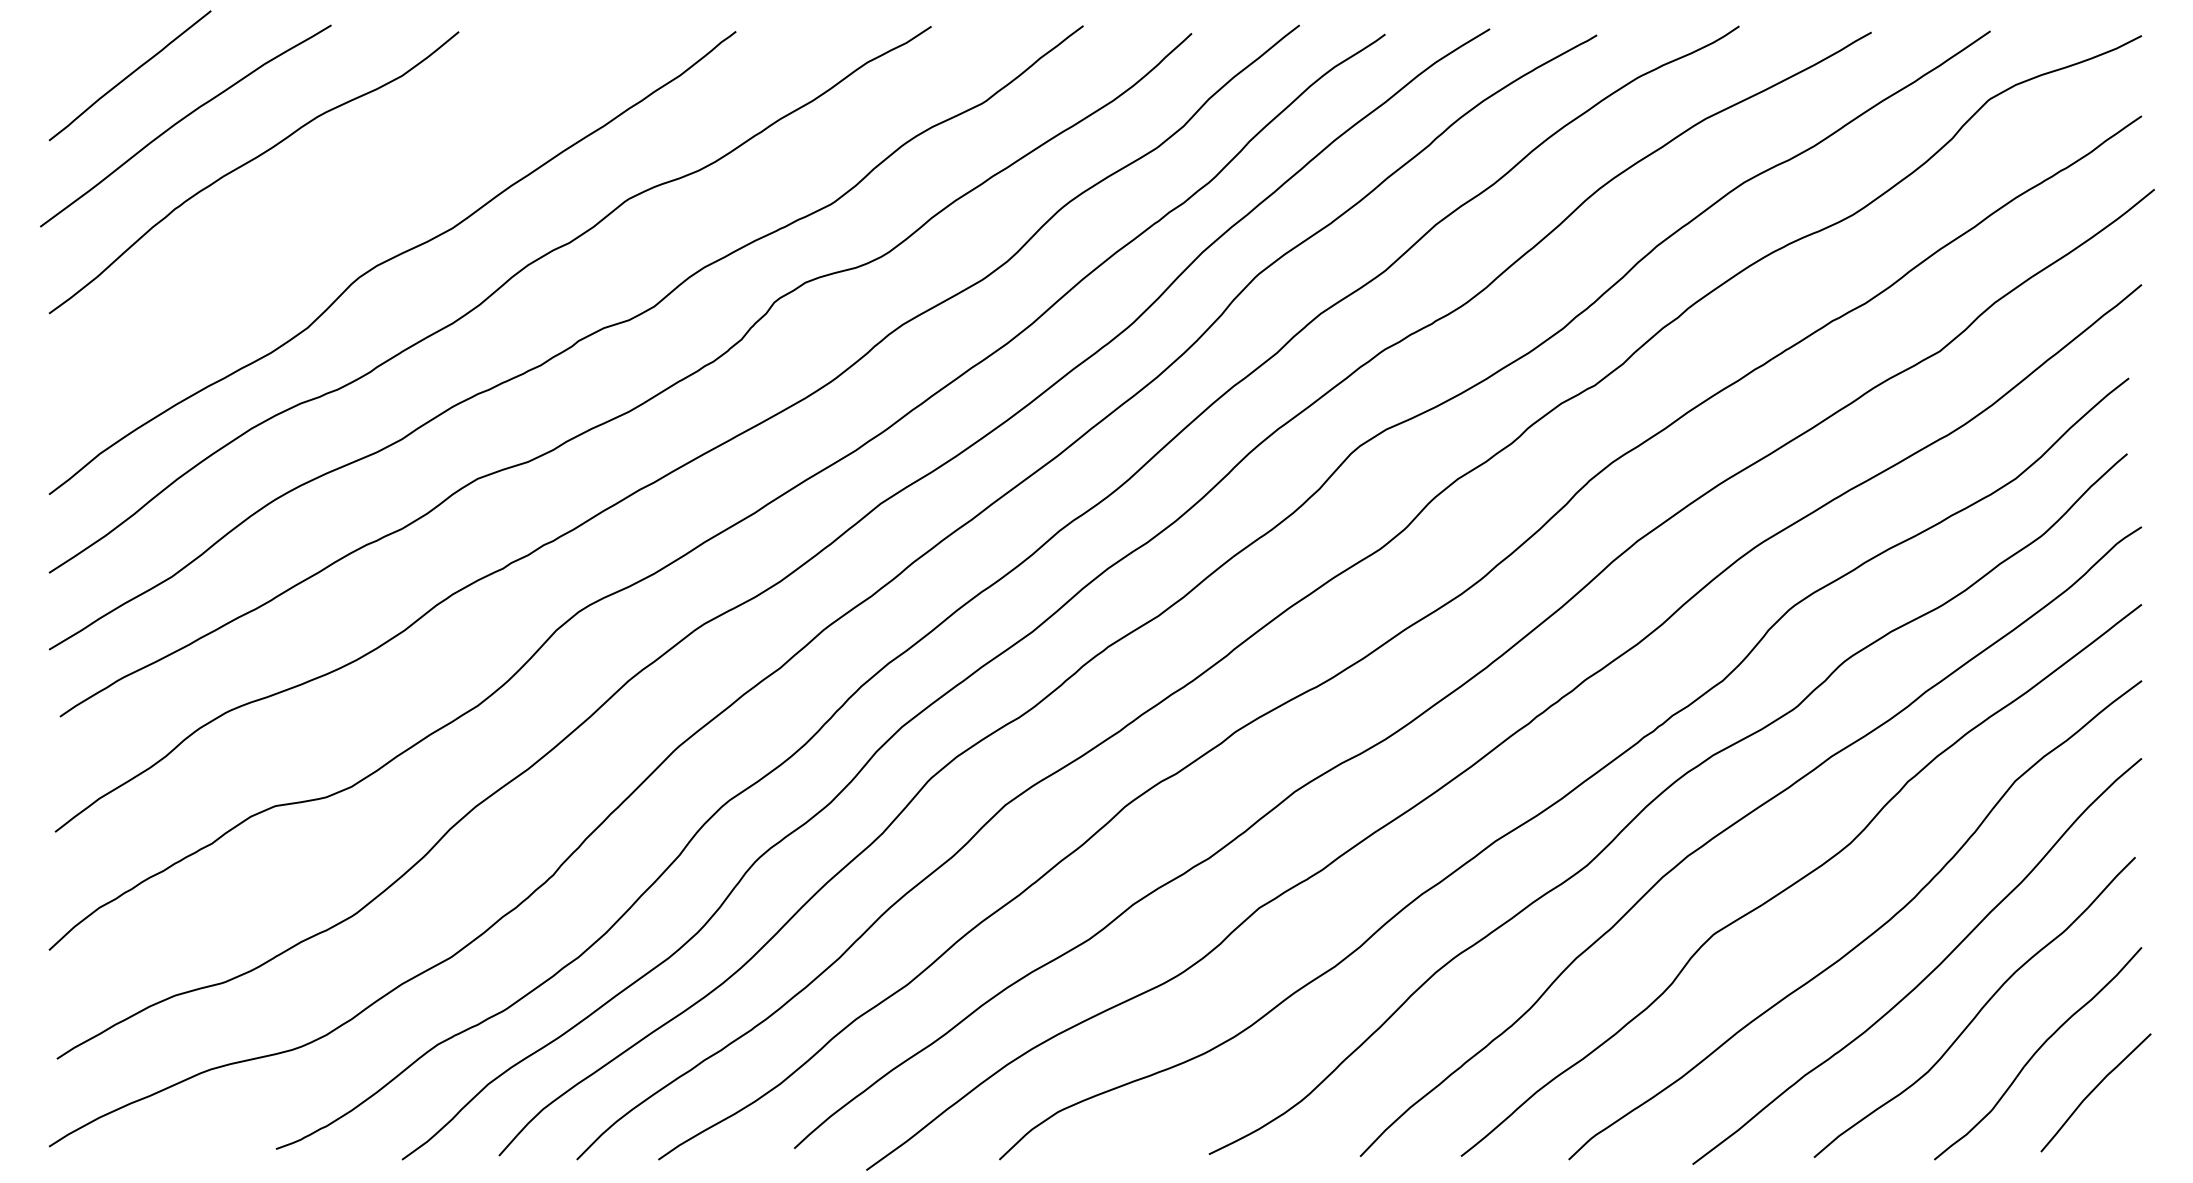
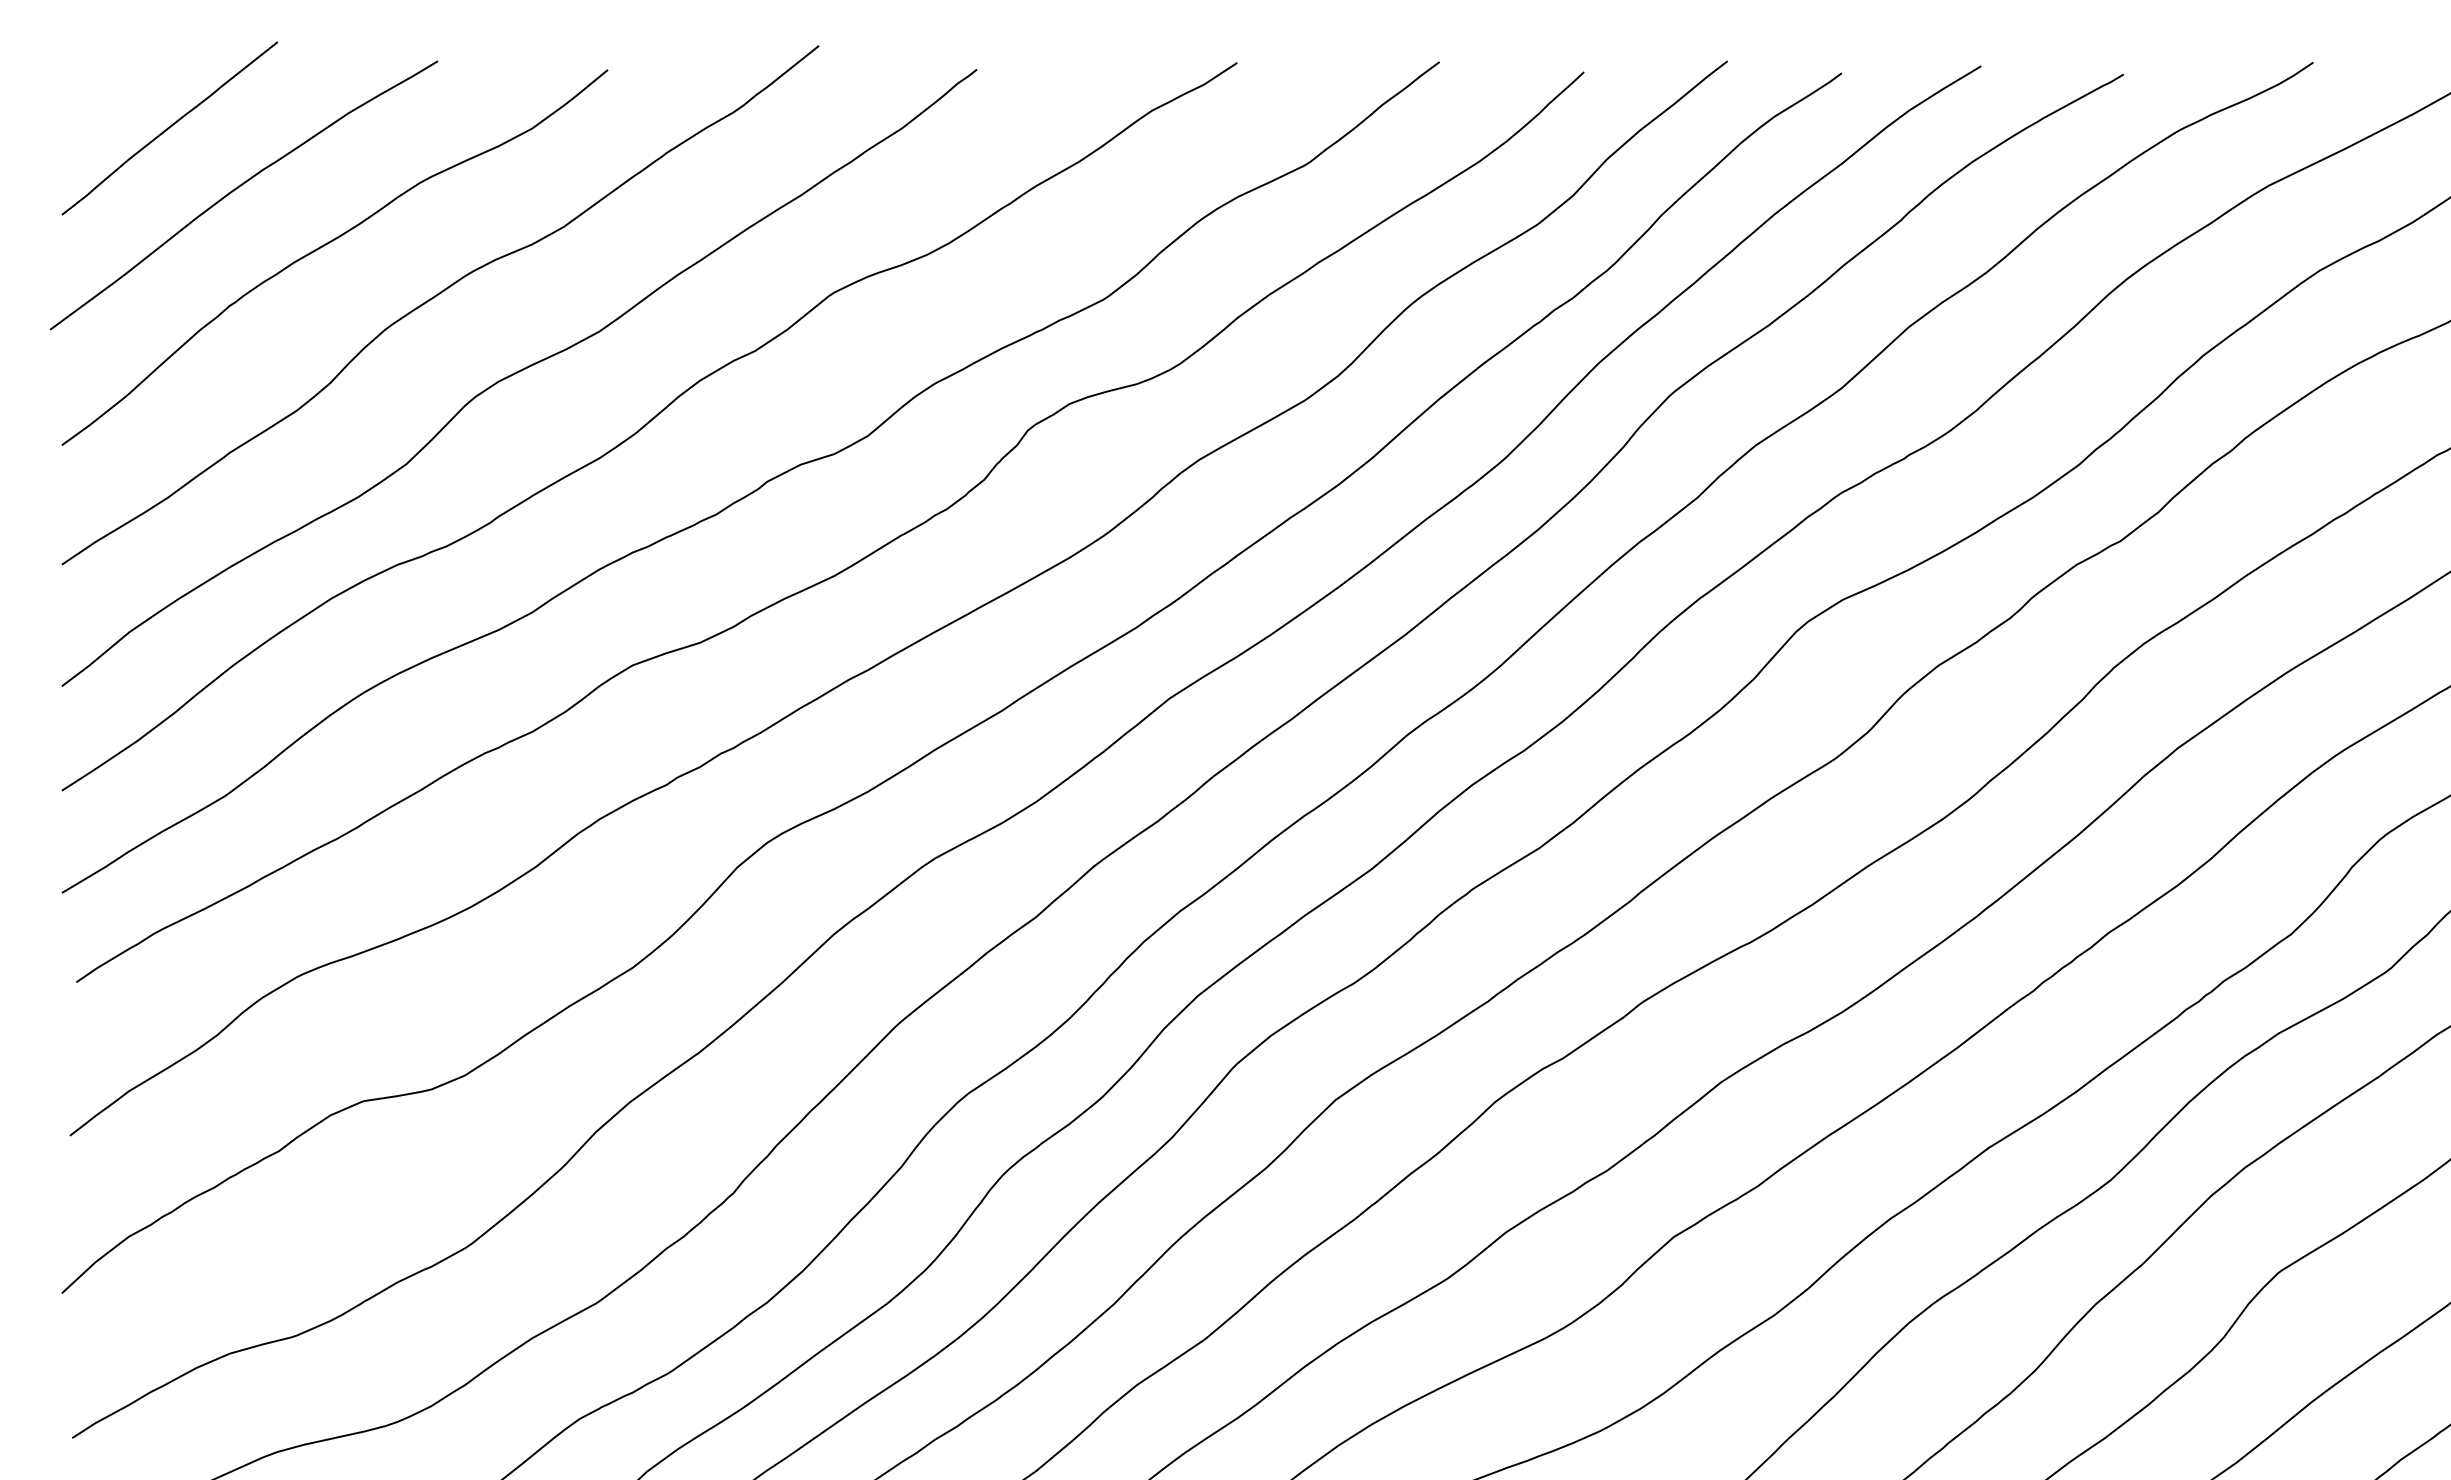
curve: (330, 202) -> (436, 297), added

